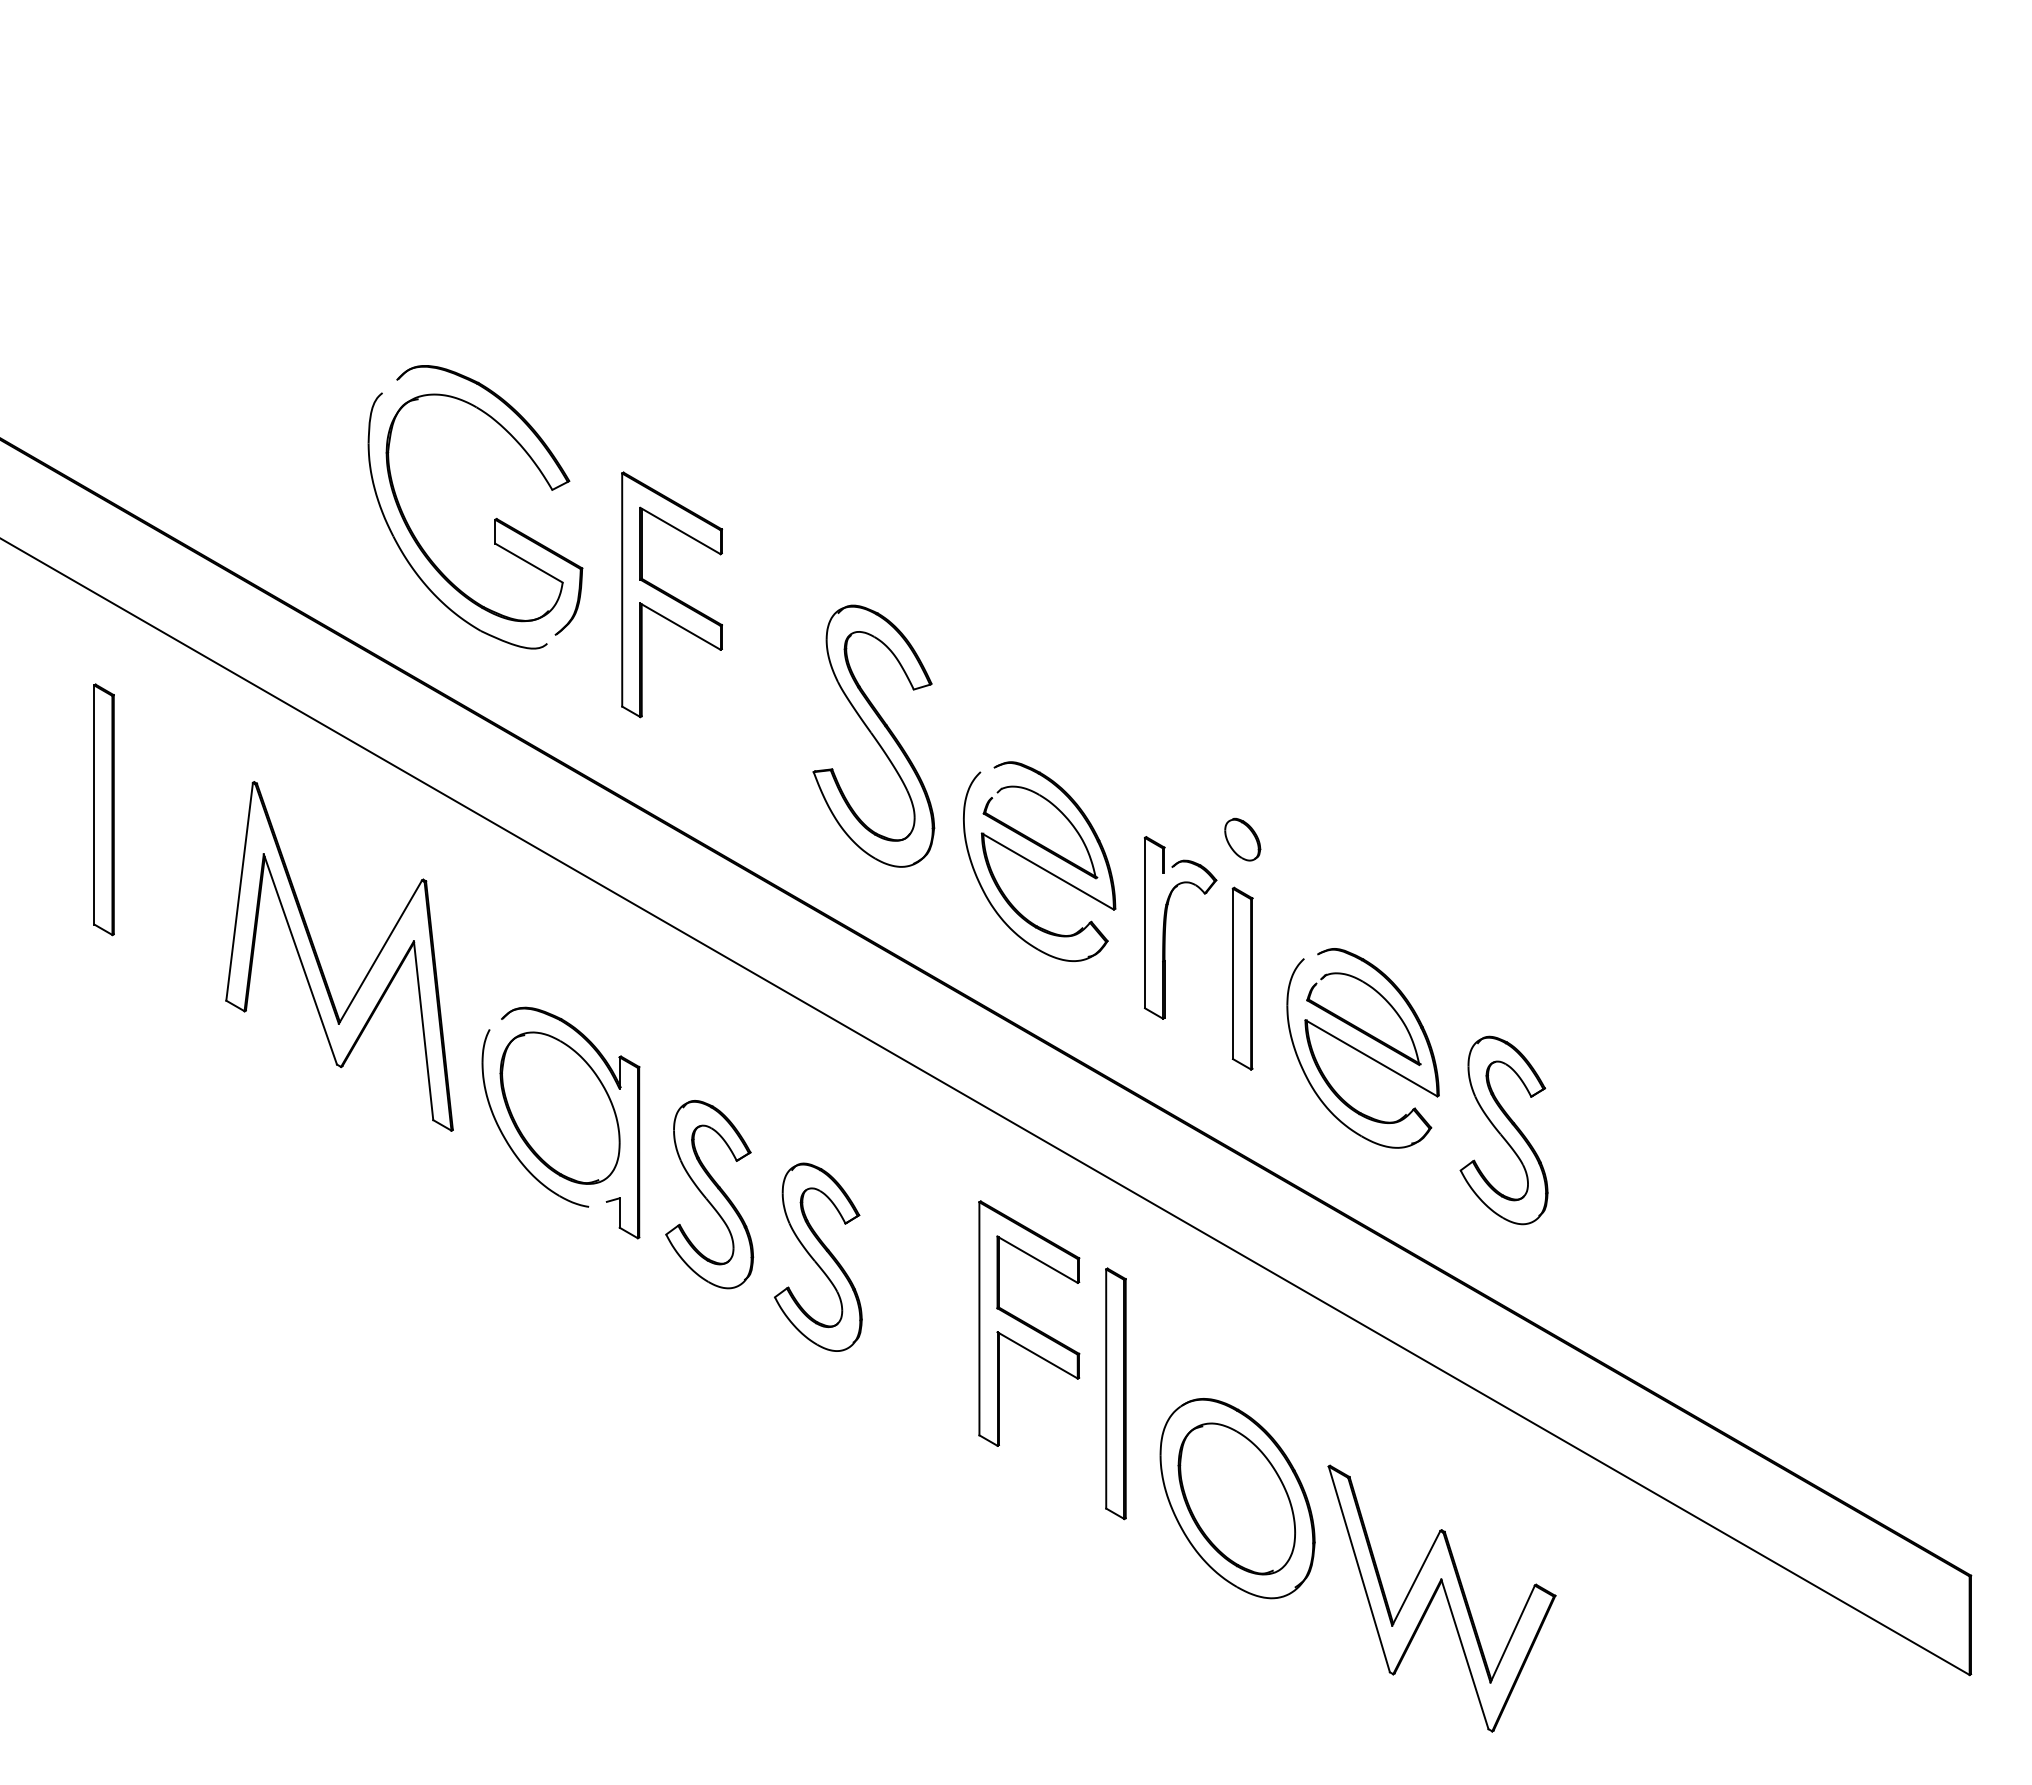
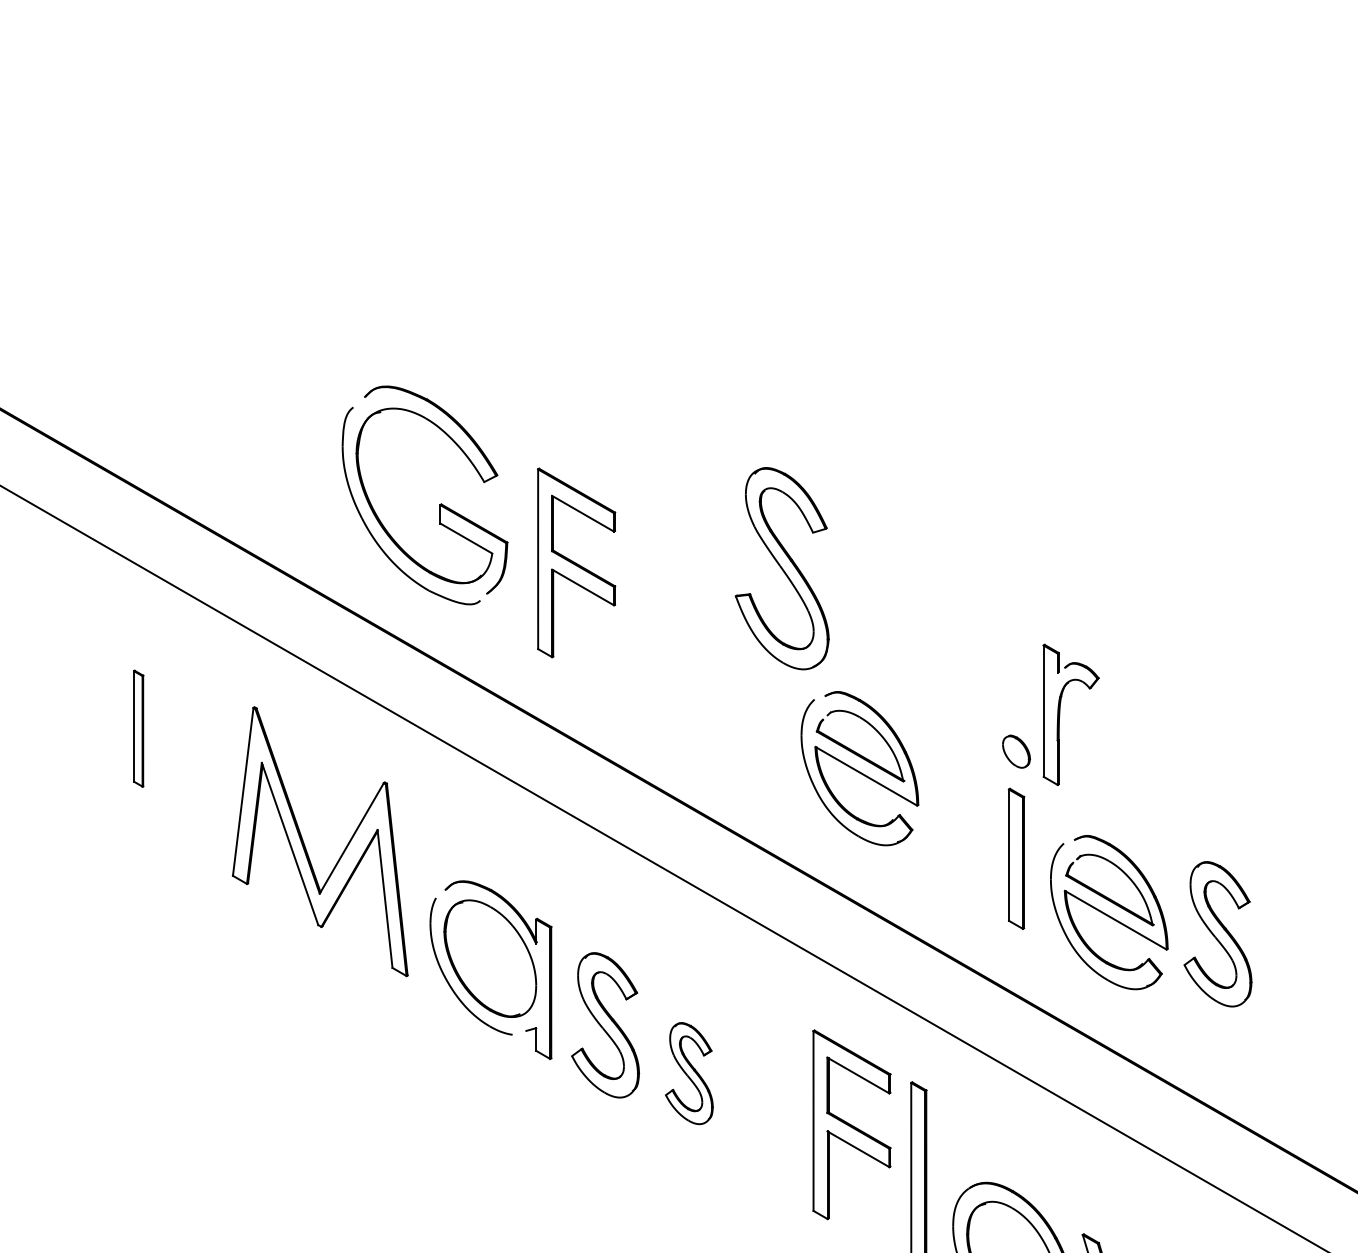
part: (873, 735) -> (781, 568), moved
part: (103, 809) -> (138, 728), size x0.6
part: (1166, 926) -> (1060, 713), moved
part: (1503, 1130) -> (1217, 934), moved
part: (818, 1256) -> (689, 1073), size x0.7

